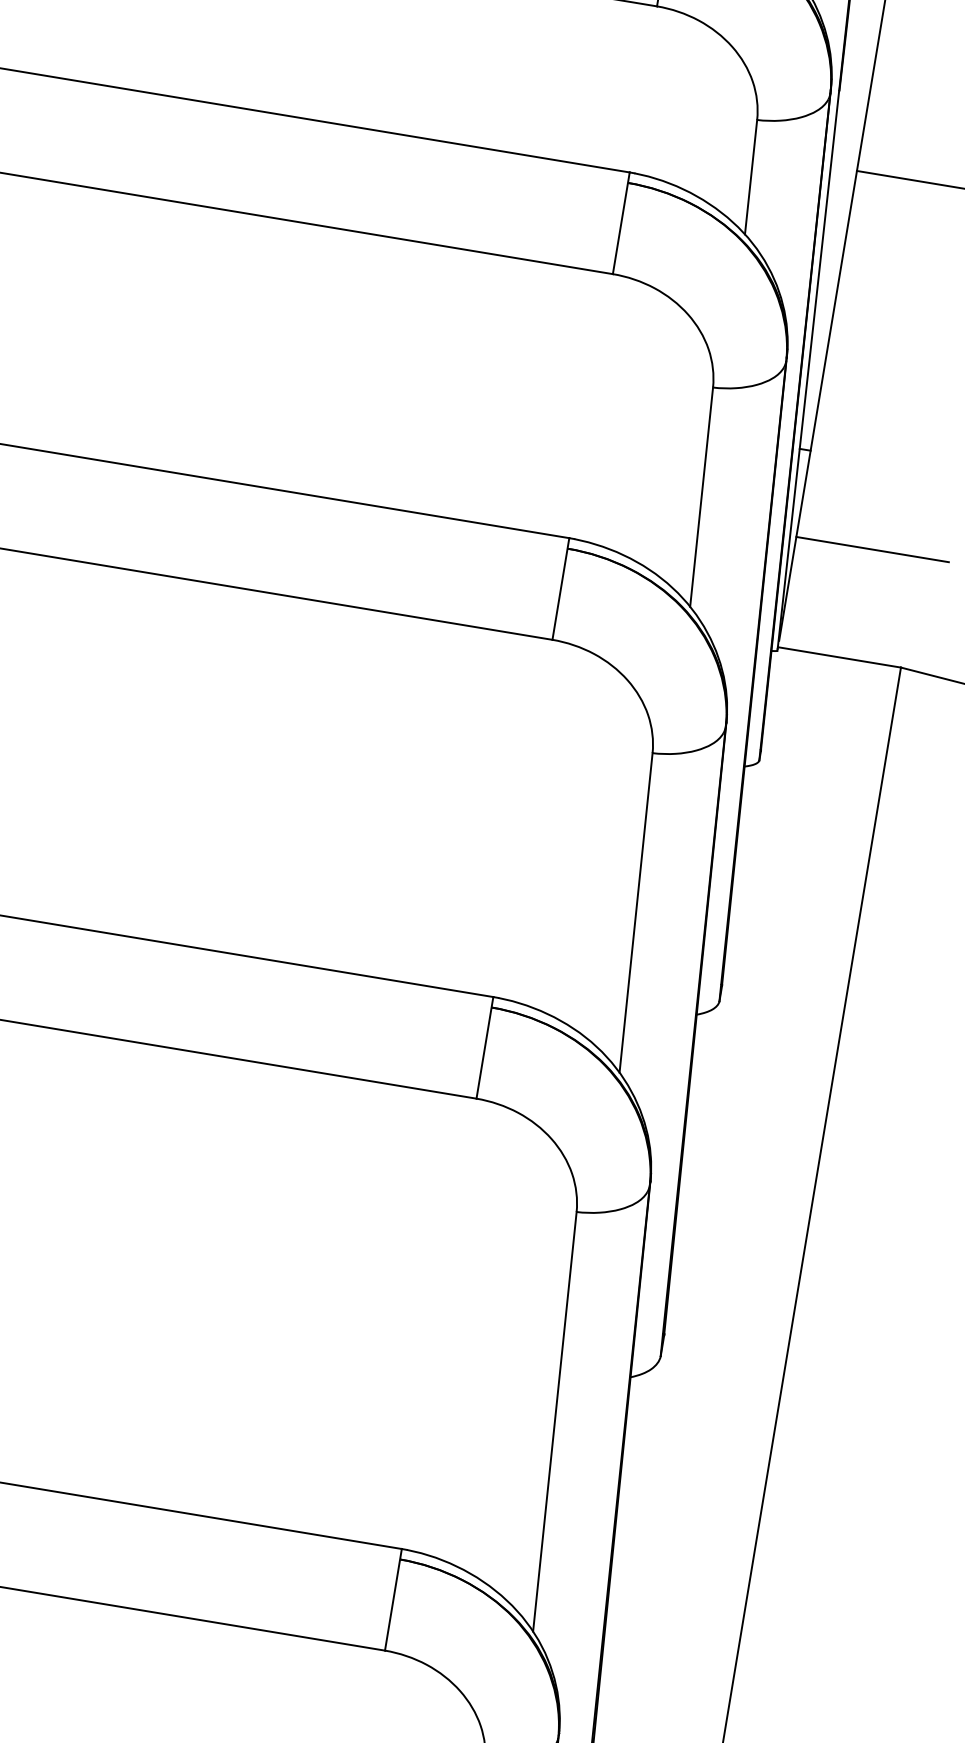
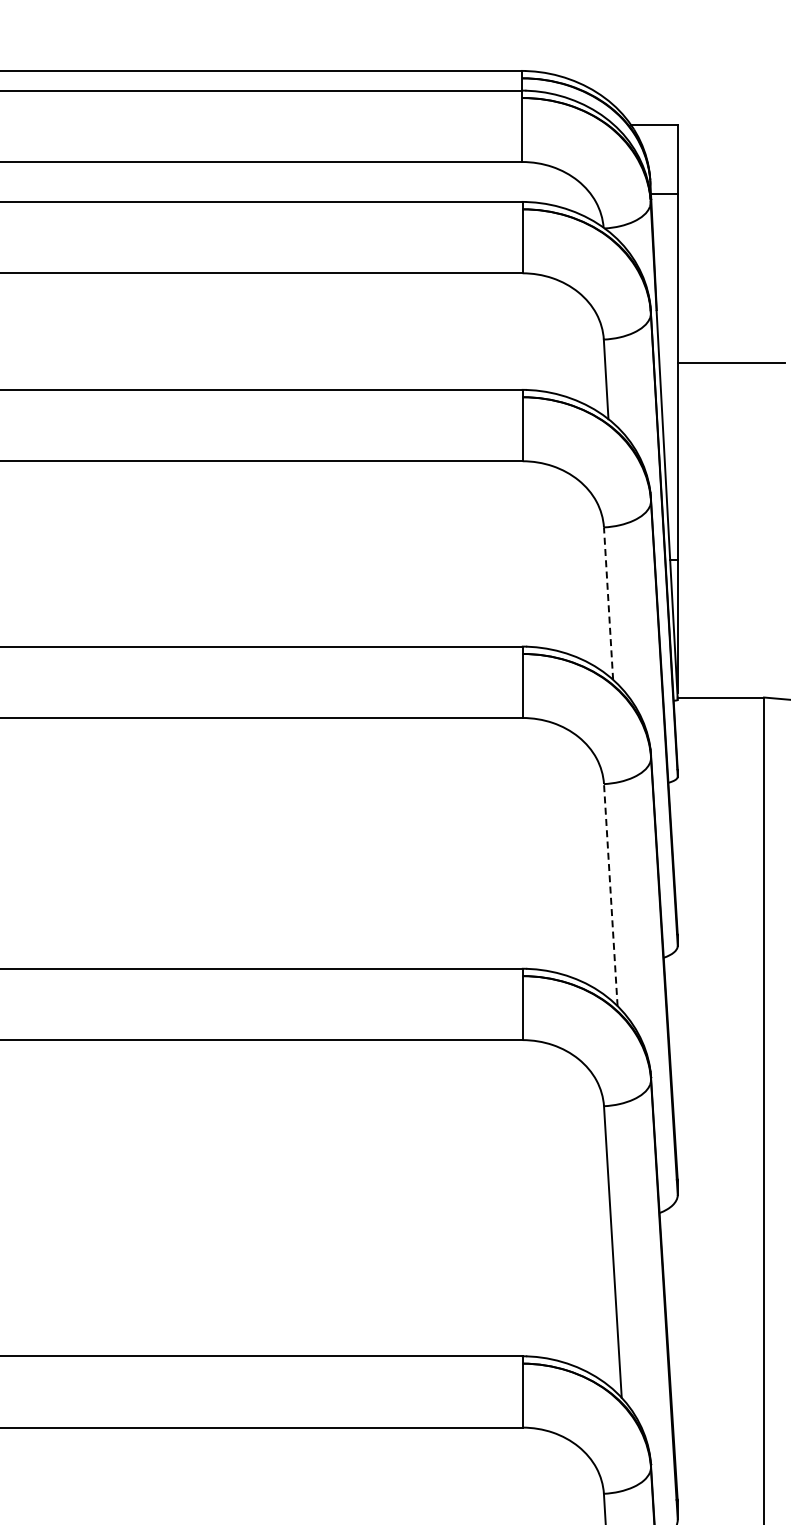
line: (701, 496) -> (608, 603), solid -> dashed
line: (871, 549) -> (730, 620), removed
line: (635, 911) -> (610, 894), solid -> dashed

